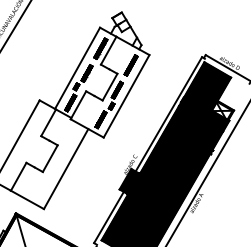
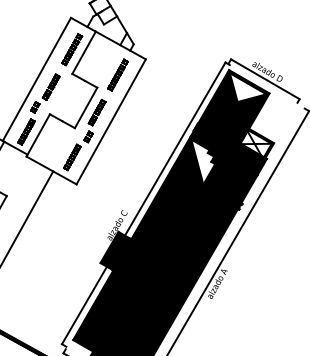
fill: (216, 73) -> (247, 87), removed
fill: (187, 122) -> (203, 161), removed

